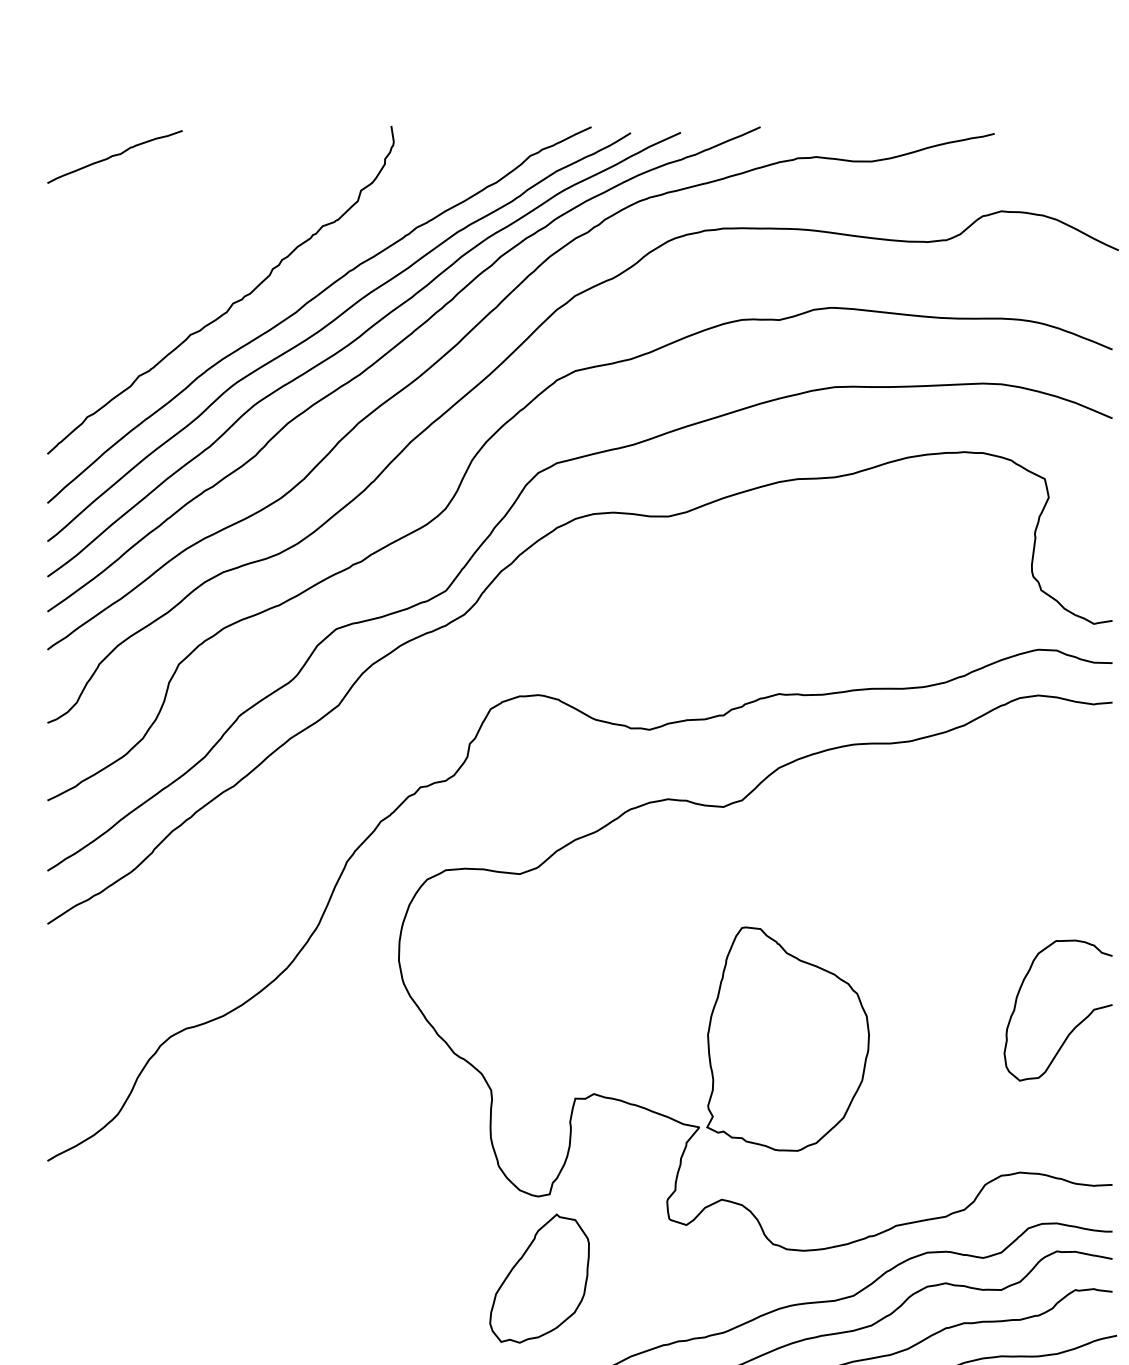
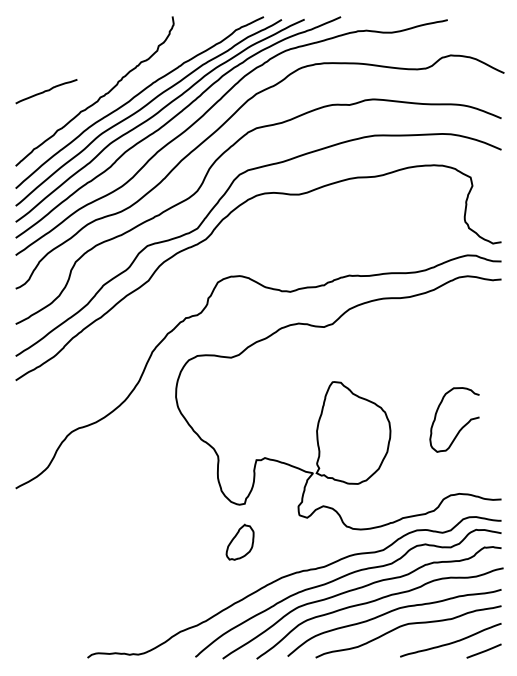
curve: (114, 156) -> (46, 91), moved
curve: (1075, 1024) -> (462, 426), moved
part: (538, 1279) -> (239, 542), size x0.6

